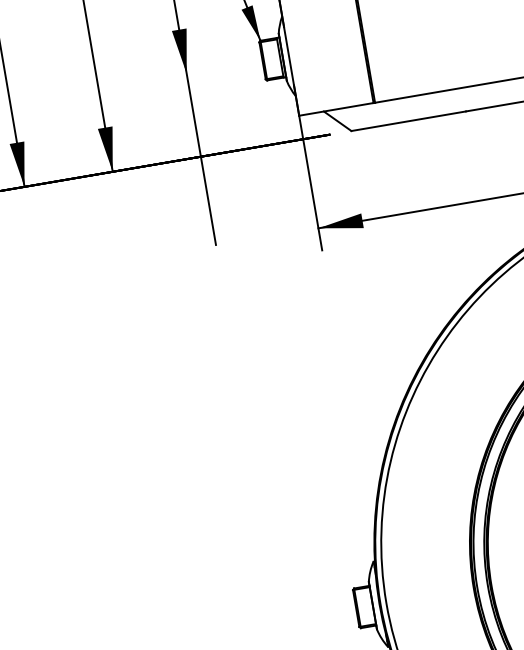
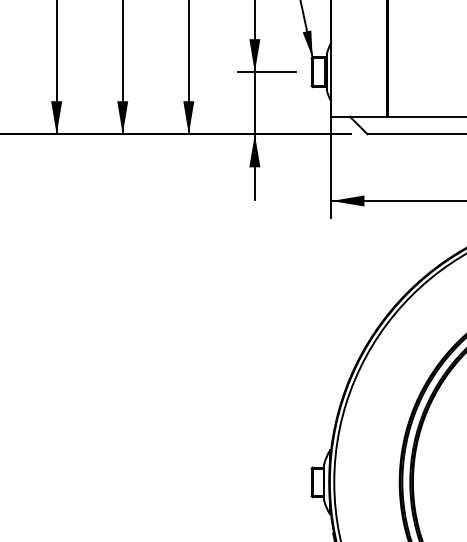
line: (203, 71) -> (267, 72), added
fill: (204, 178) -> (254, 150), added

